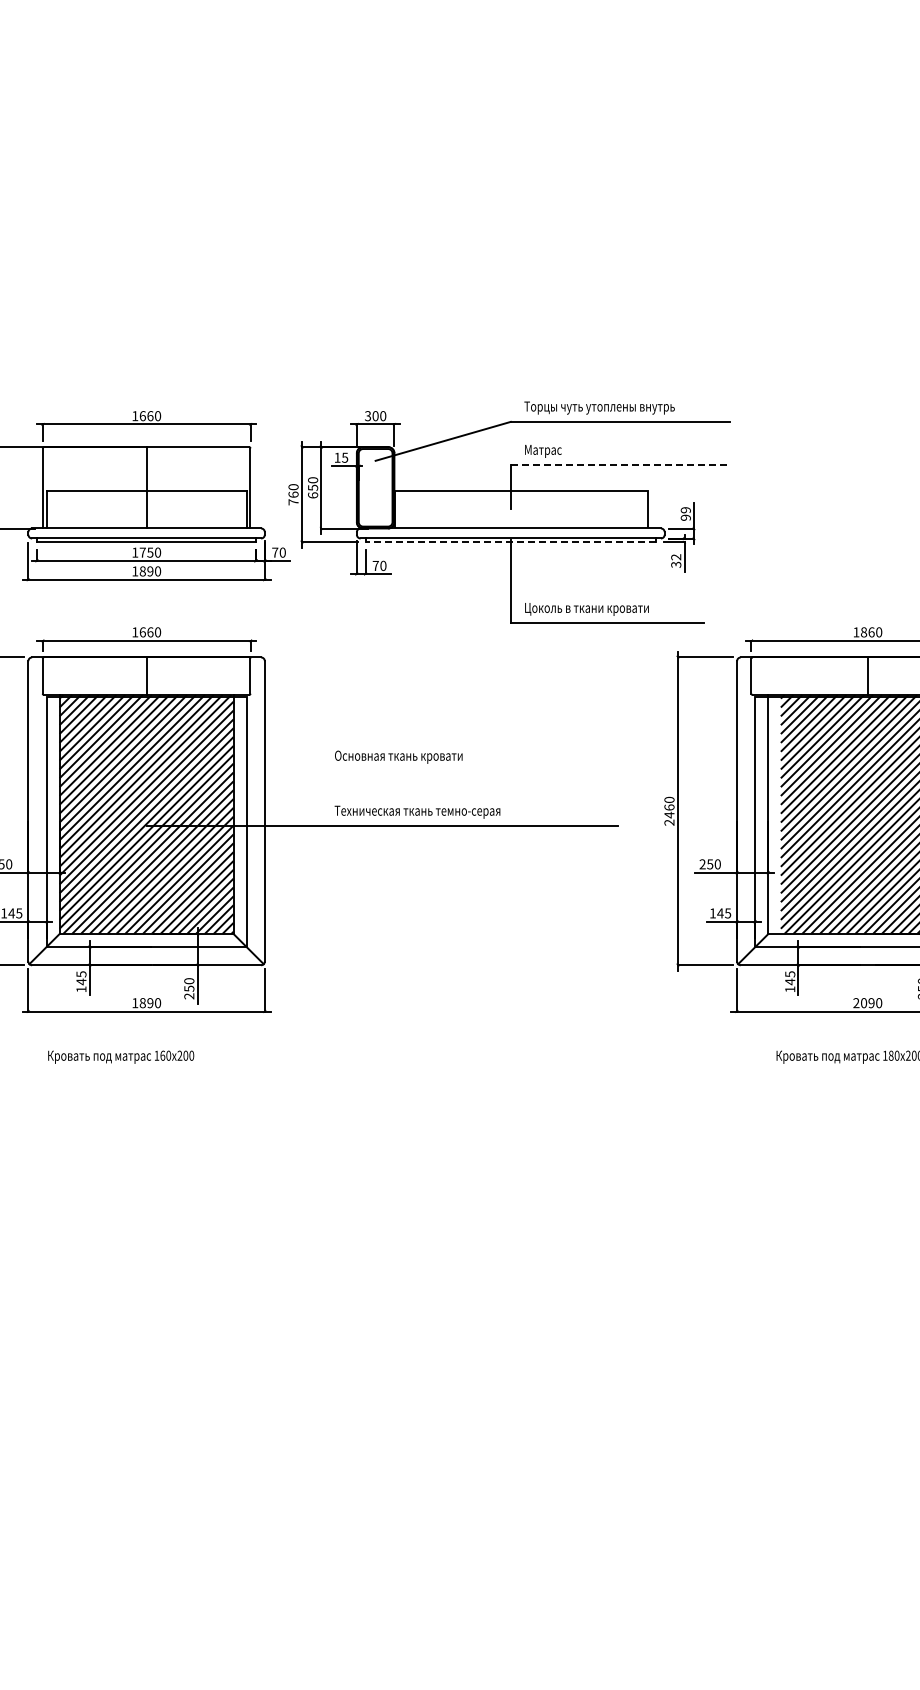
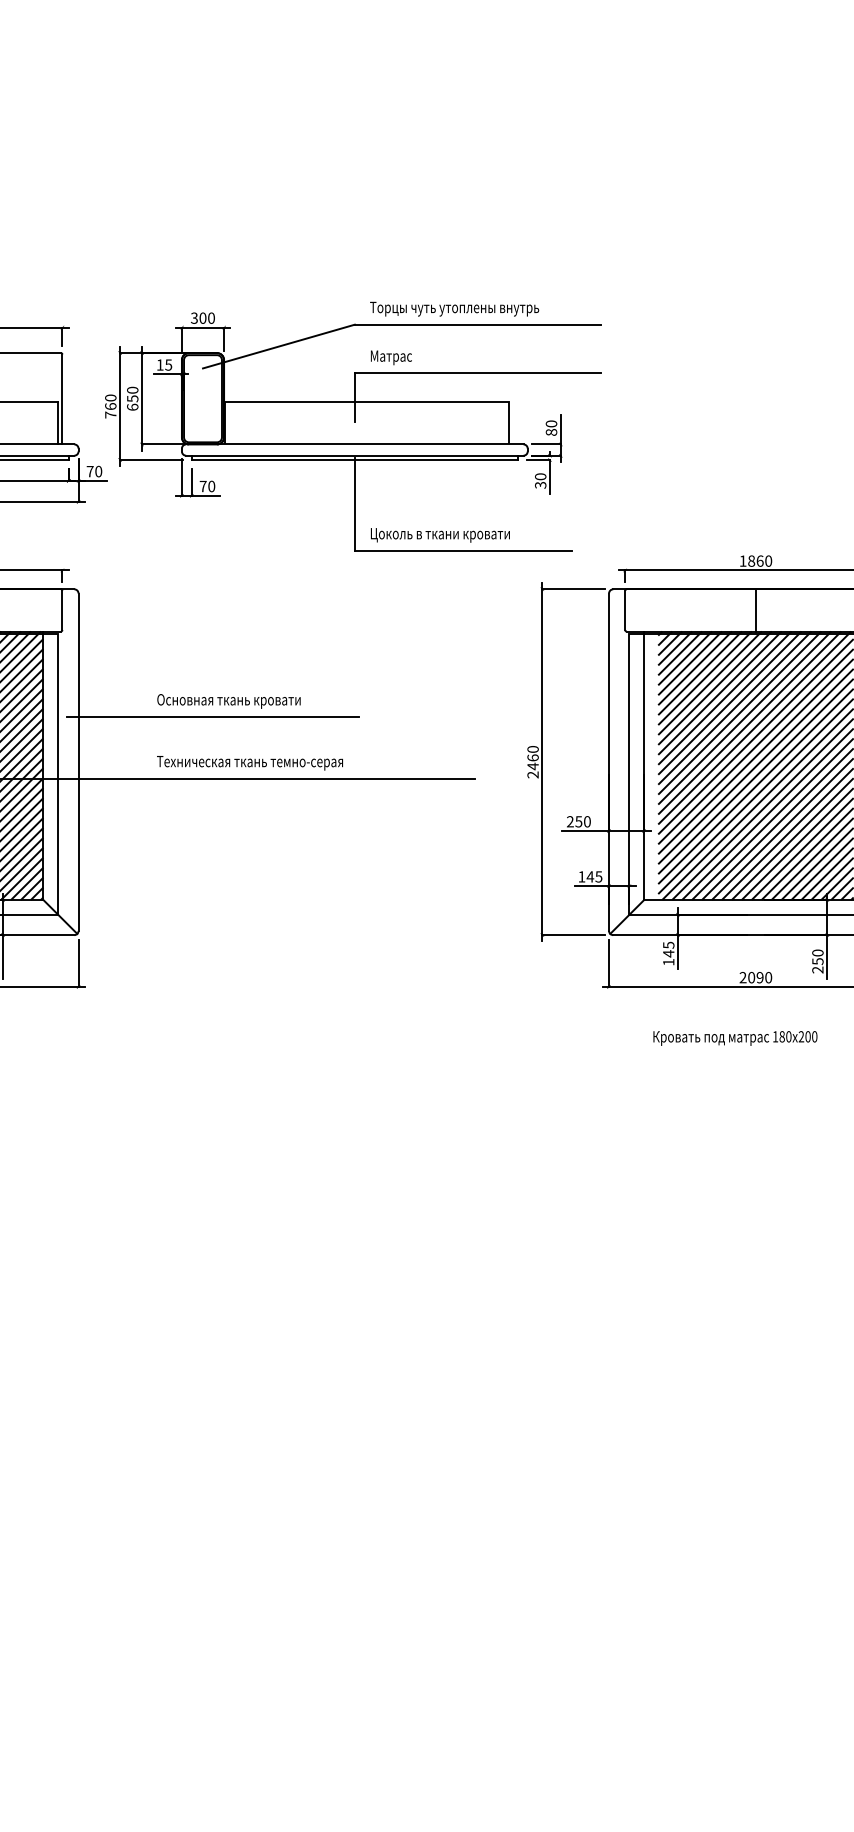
line: (620, 465) -> (478, 373), dashed -> solid
text: (685, 513) -> (551, 427), 99 -> 80
line: (510, 542) -> (354, 460), dashed -> solid
text: (676, 557) -> (540, 477), 32 -> 30
line: (384, 771) -> (212, 717), added

